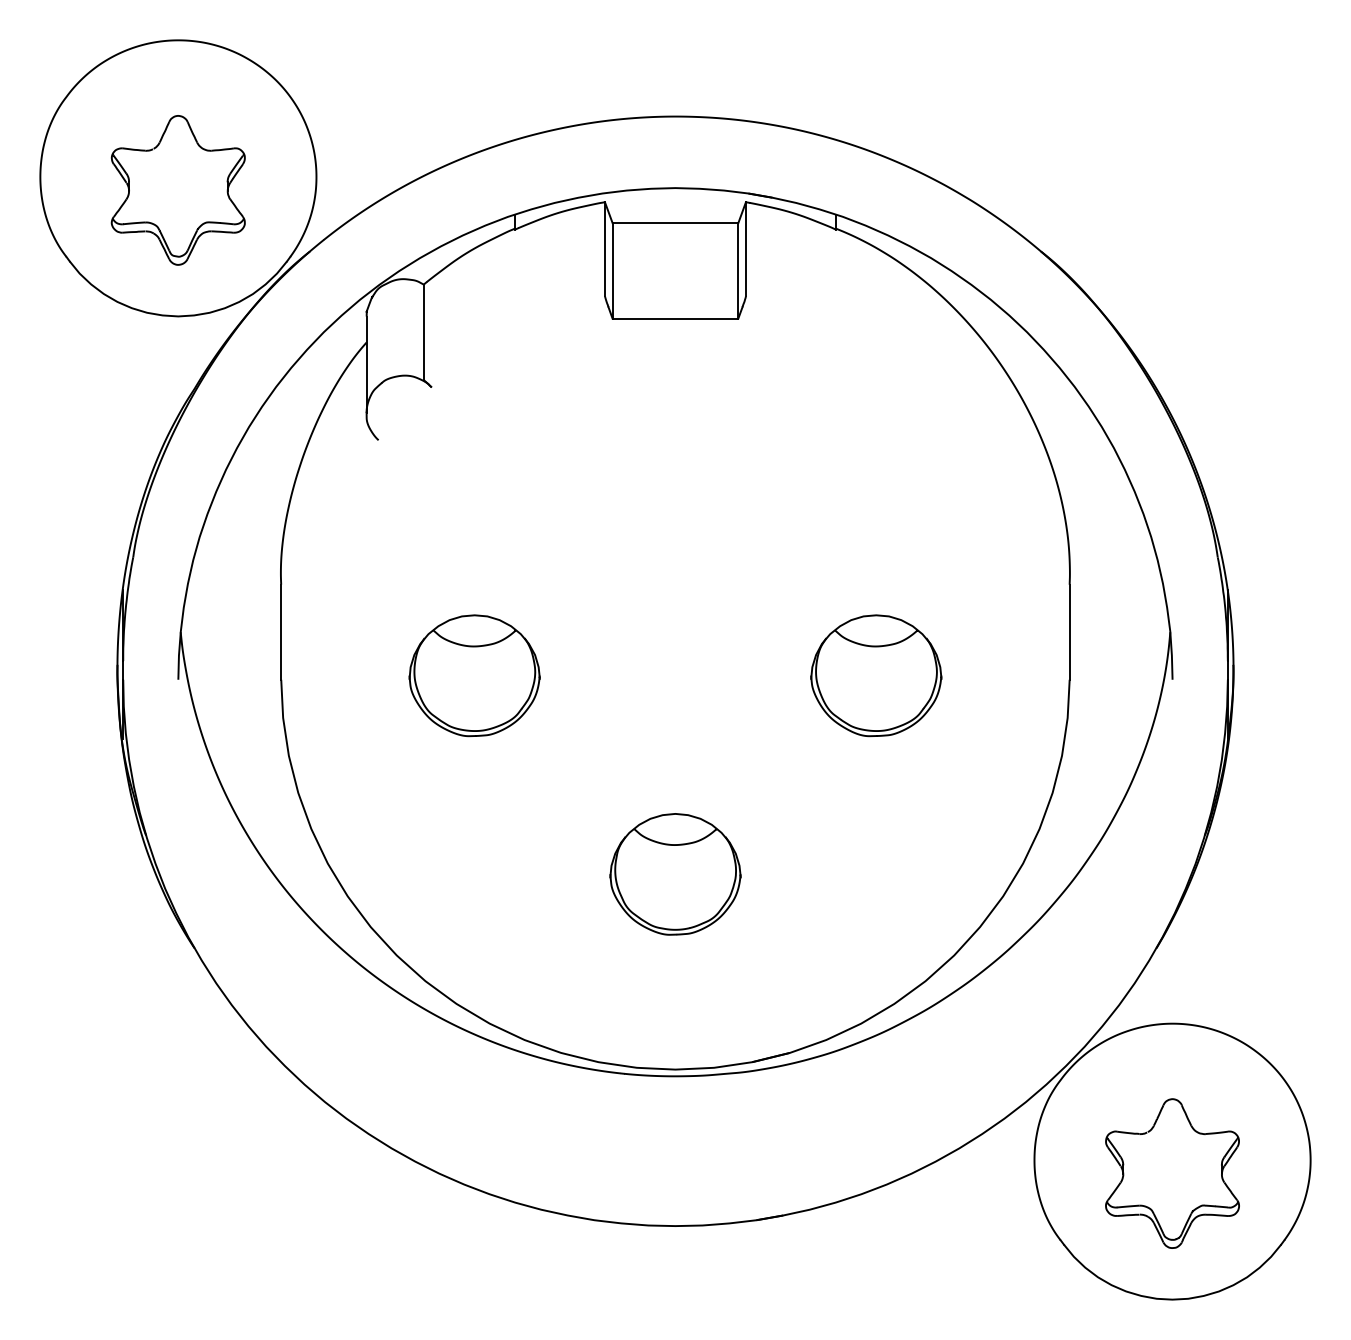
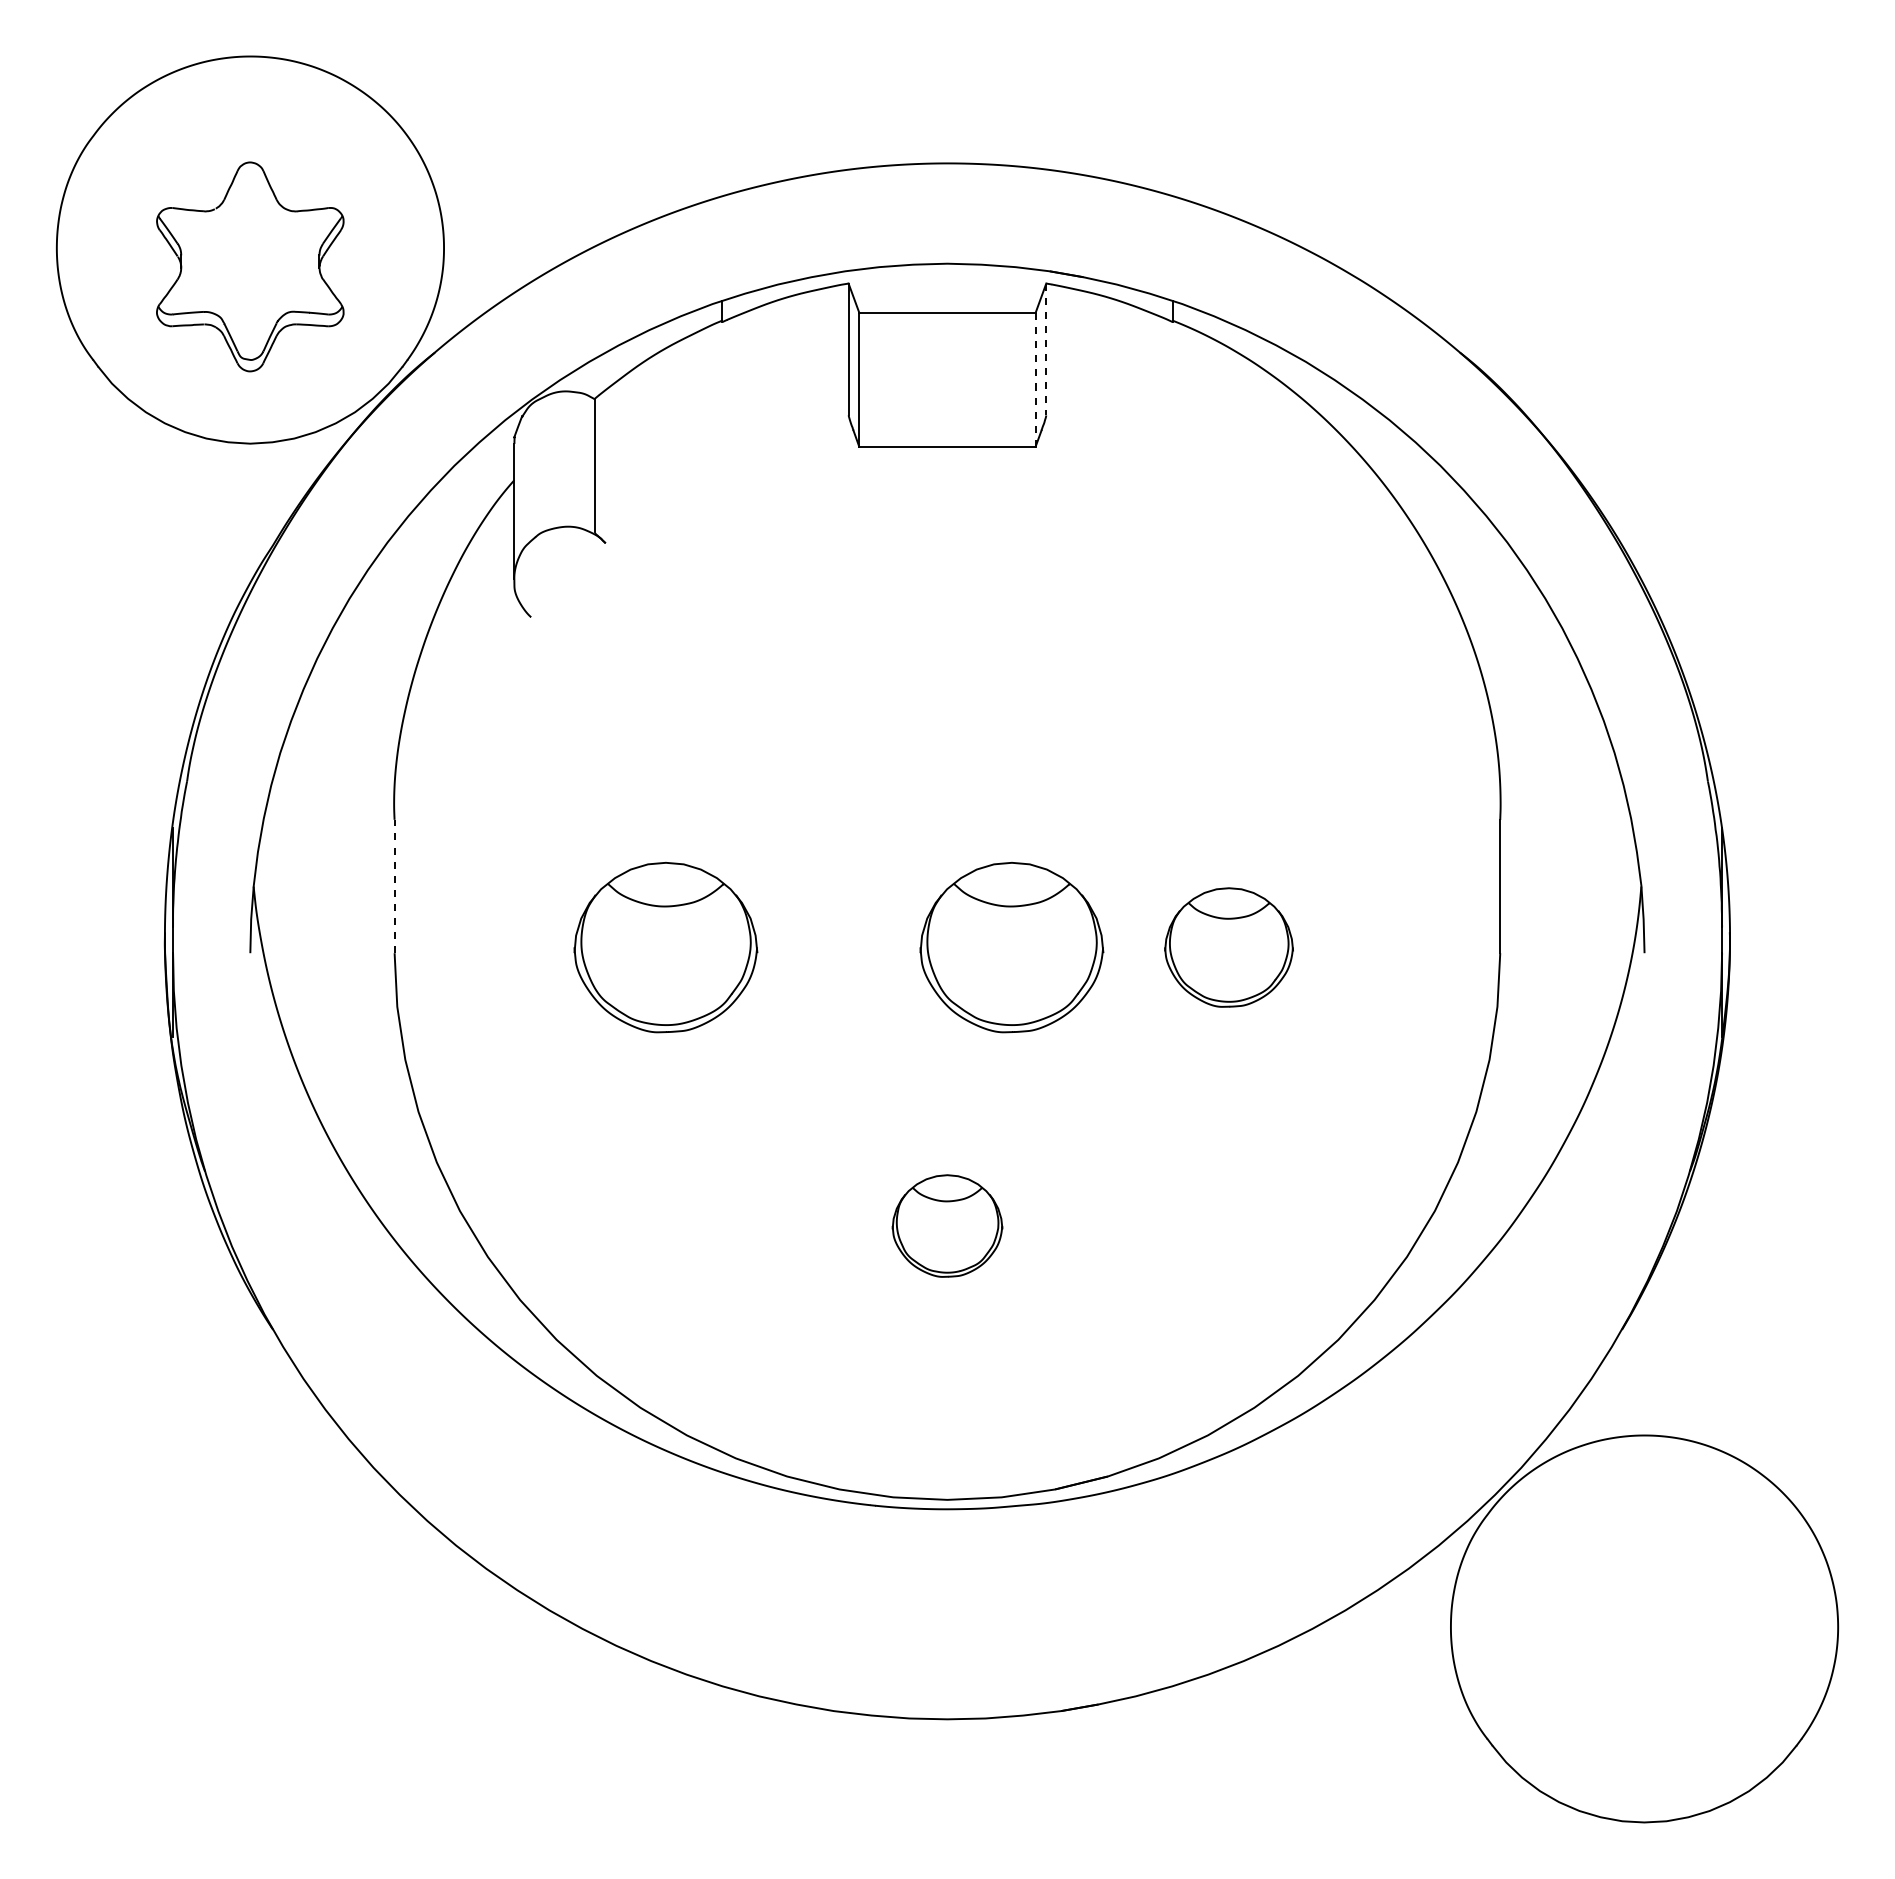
line: (746, 249) -> (1046, 349), solid -> dashed
line: (738, 270) -> (1035, 379), solid -> dashed
line: (281, 632) -> (394, 886), solid -> dashed
part: (721, 675) -> (1011, 947), added
part: (875, 675) -> (1228, 947), size x0.7
part: (675, 873) -> (947, 1225), size x0.6
part: (1172, 1173) -> (1644, 1645), removed

